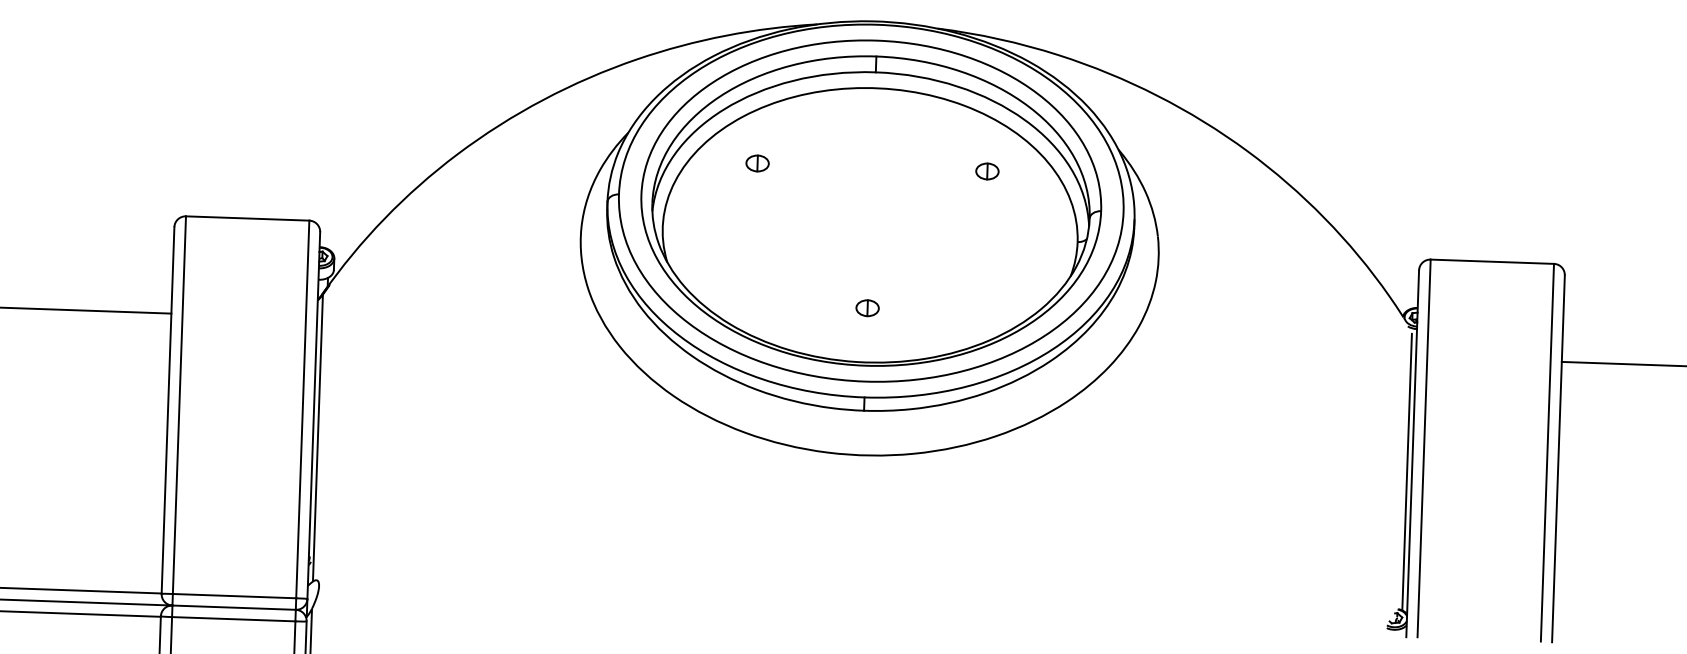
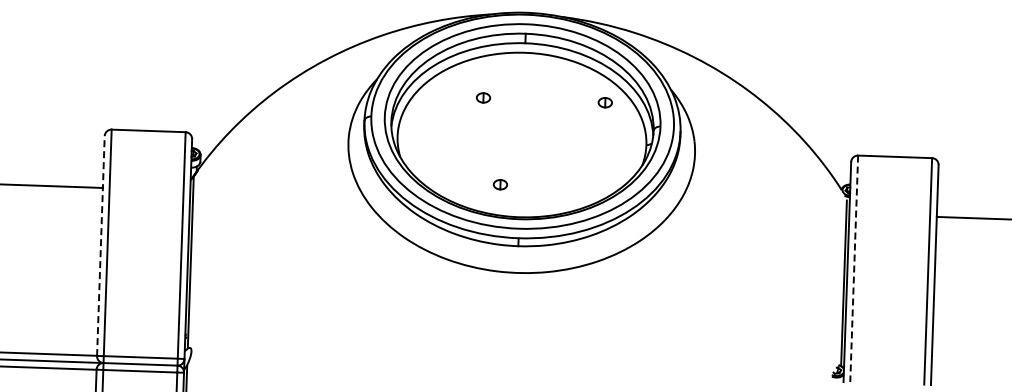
part: (757, 162) -> (483, 97), moved
part: (986, 171) -> (604, 102), moved
part: (867, 307) -> (500, 184), moved
line: (167, 409) -> (100, 245), solid -> dashed
line: (1424, 449) -> (854, 269), solid -> dashed

